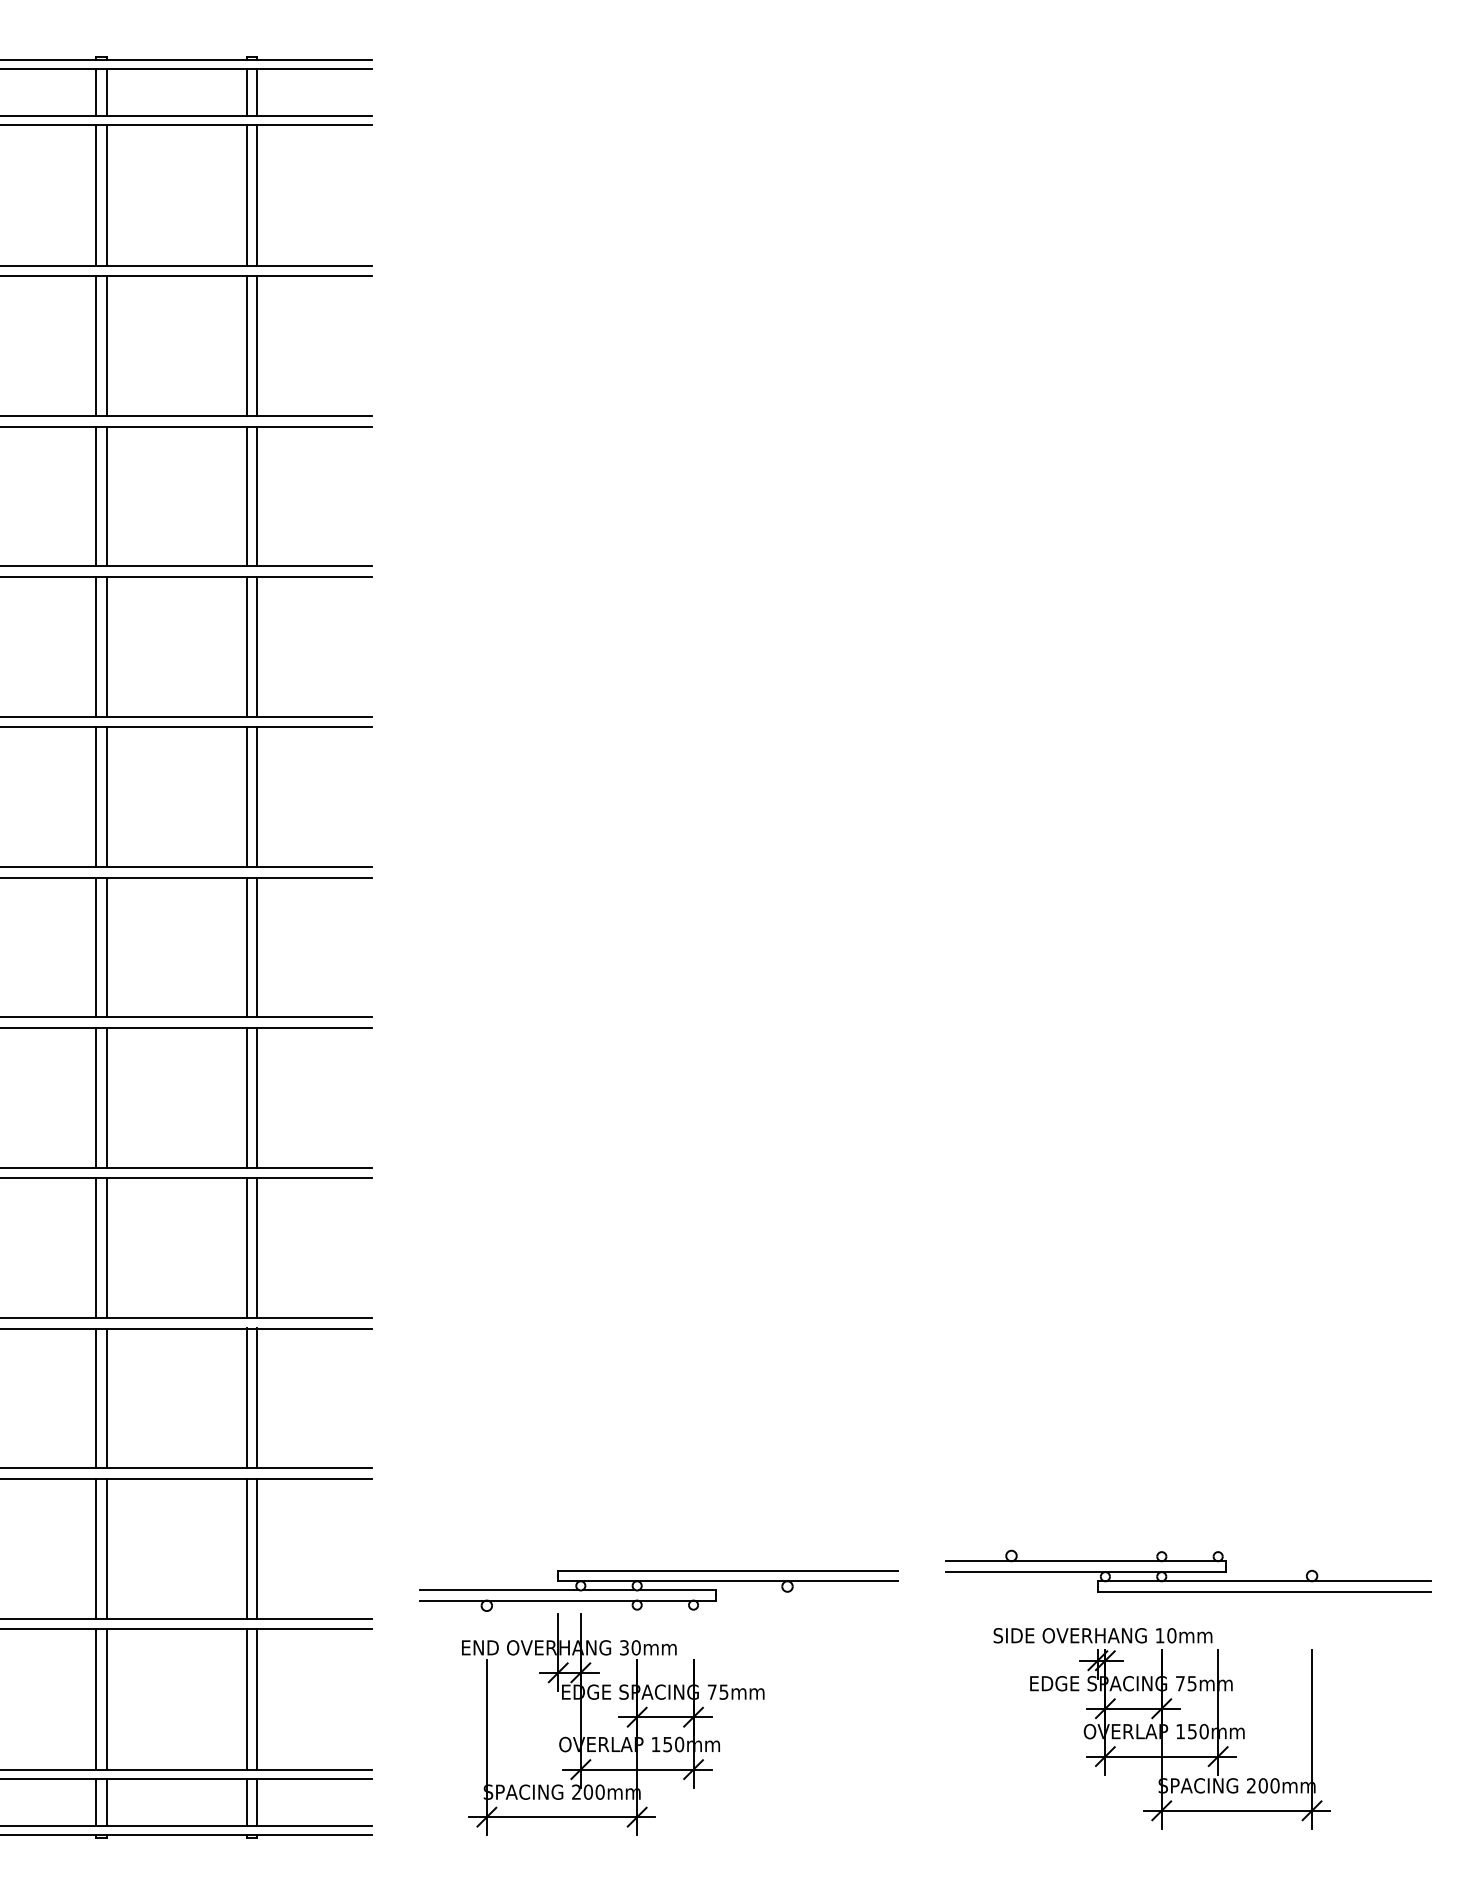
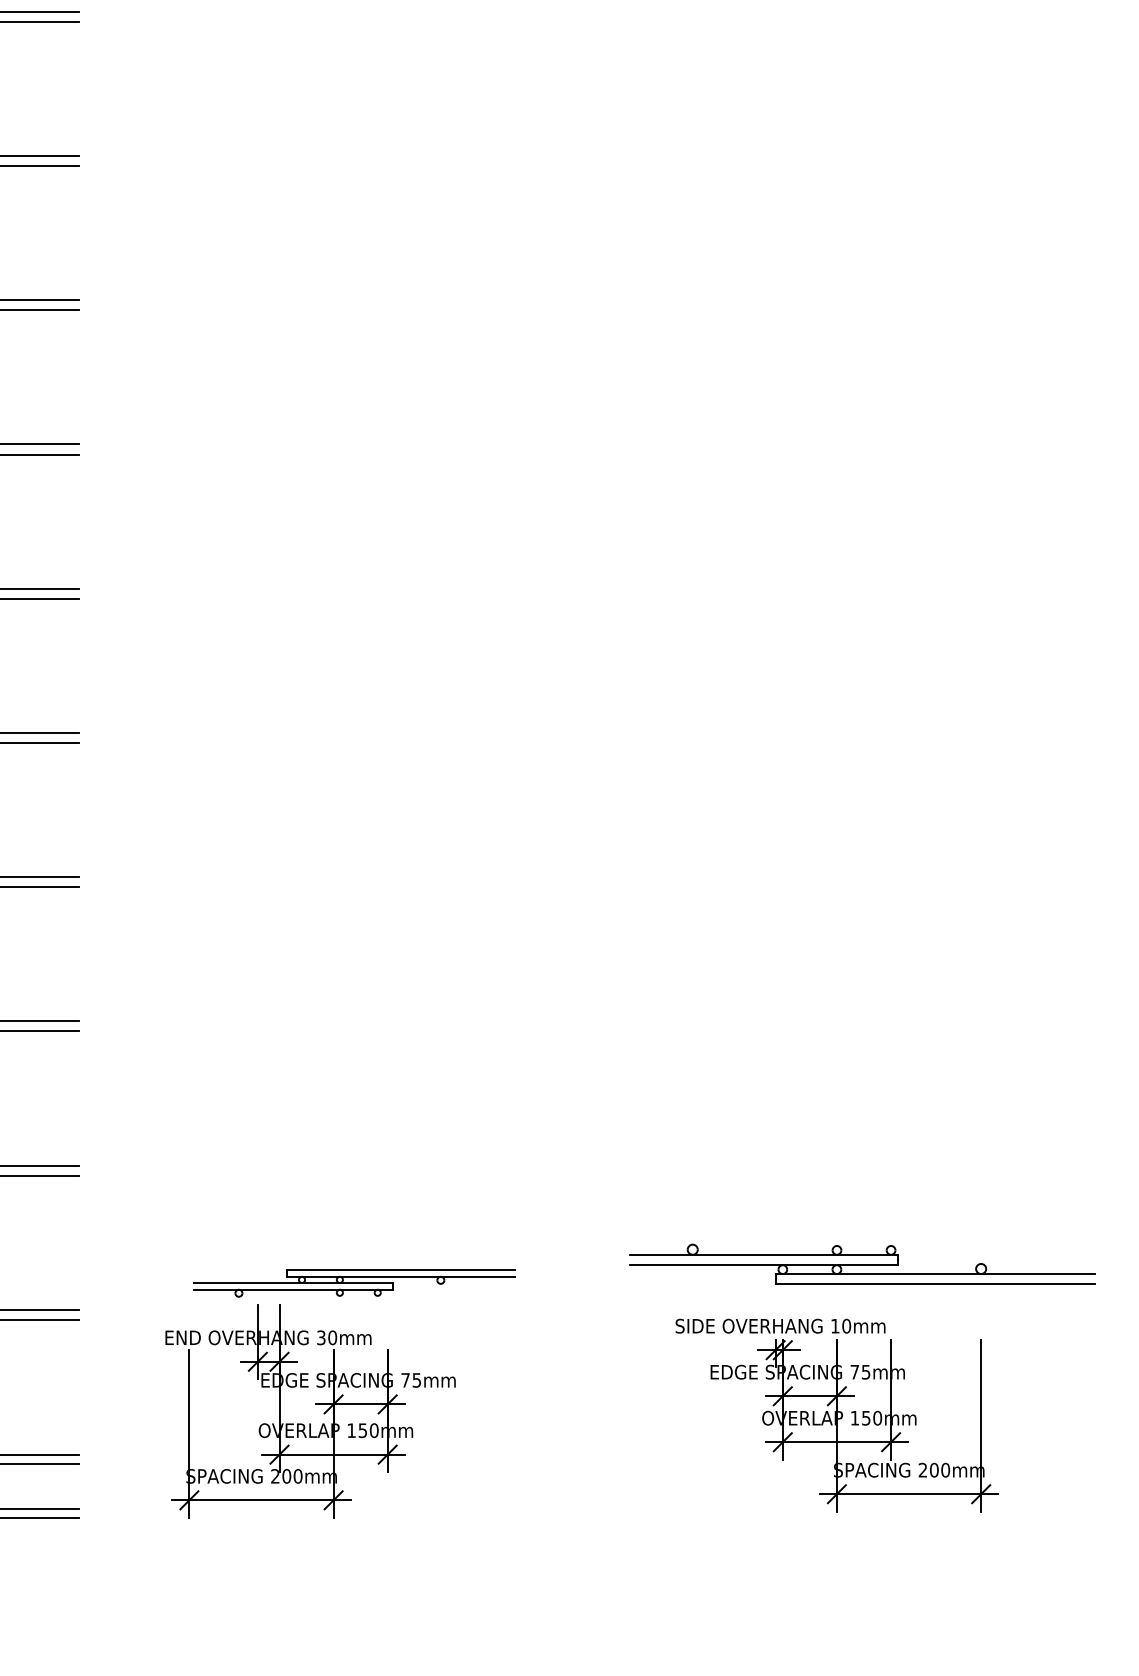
part: (658, 1590) -> (354, 1282), size x0.7

